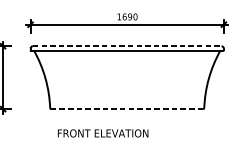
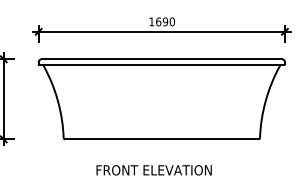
line: (127, 46) -> (162, 59), dashed -> solid
line: (126, 109) -> (161, 139), dashed -> solid
text: (102, 133) -> (153, 170), moved

